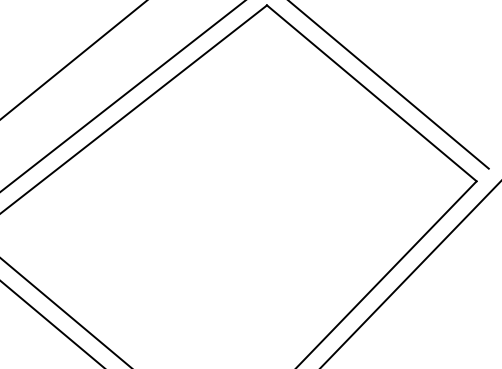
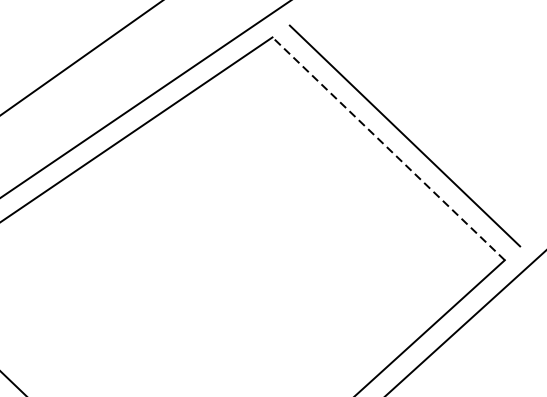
line: (371, 93) -> (388, 148), solid -> dashed

